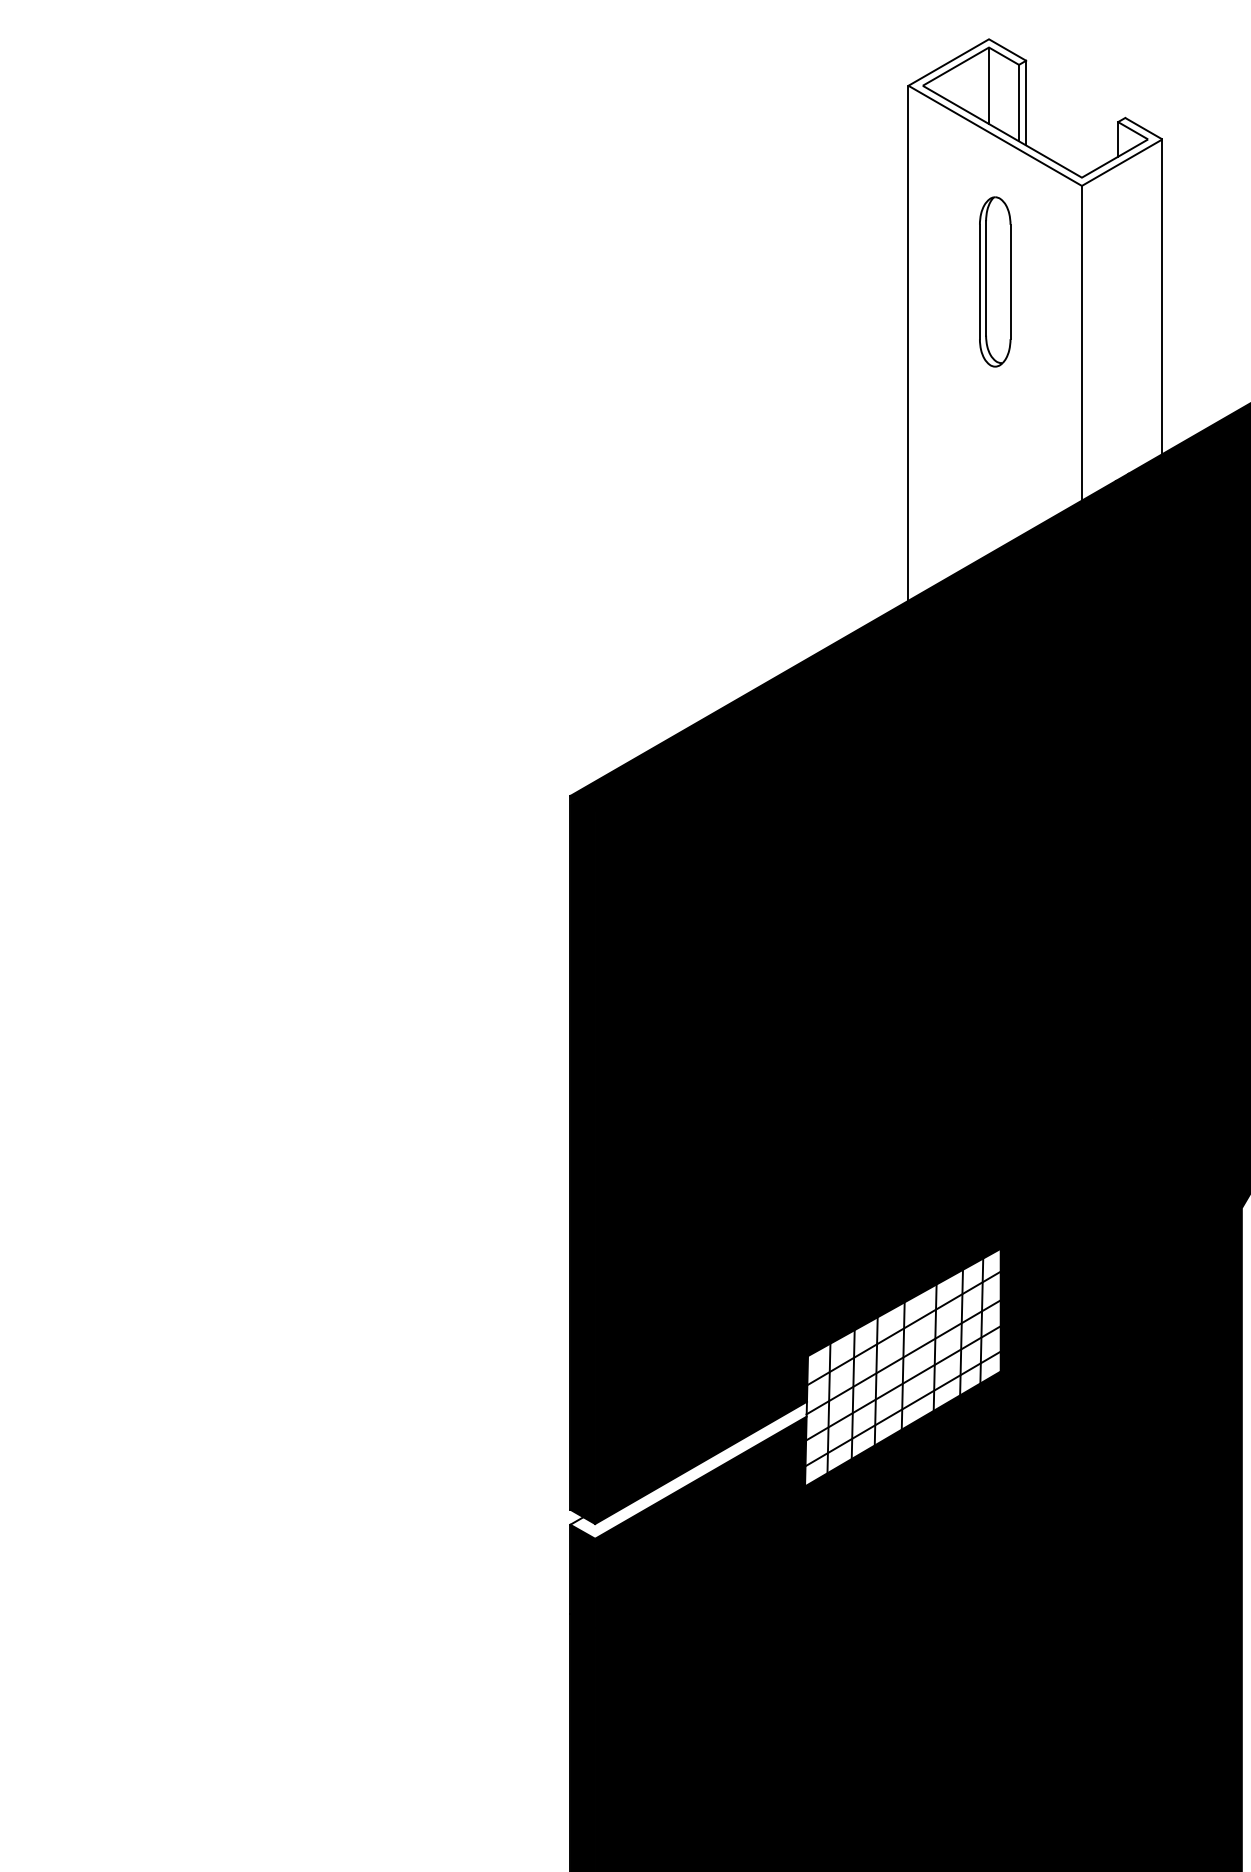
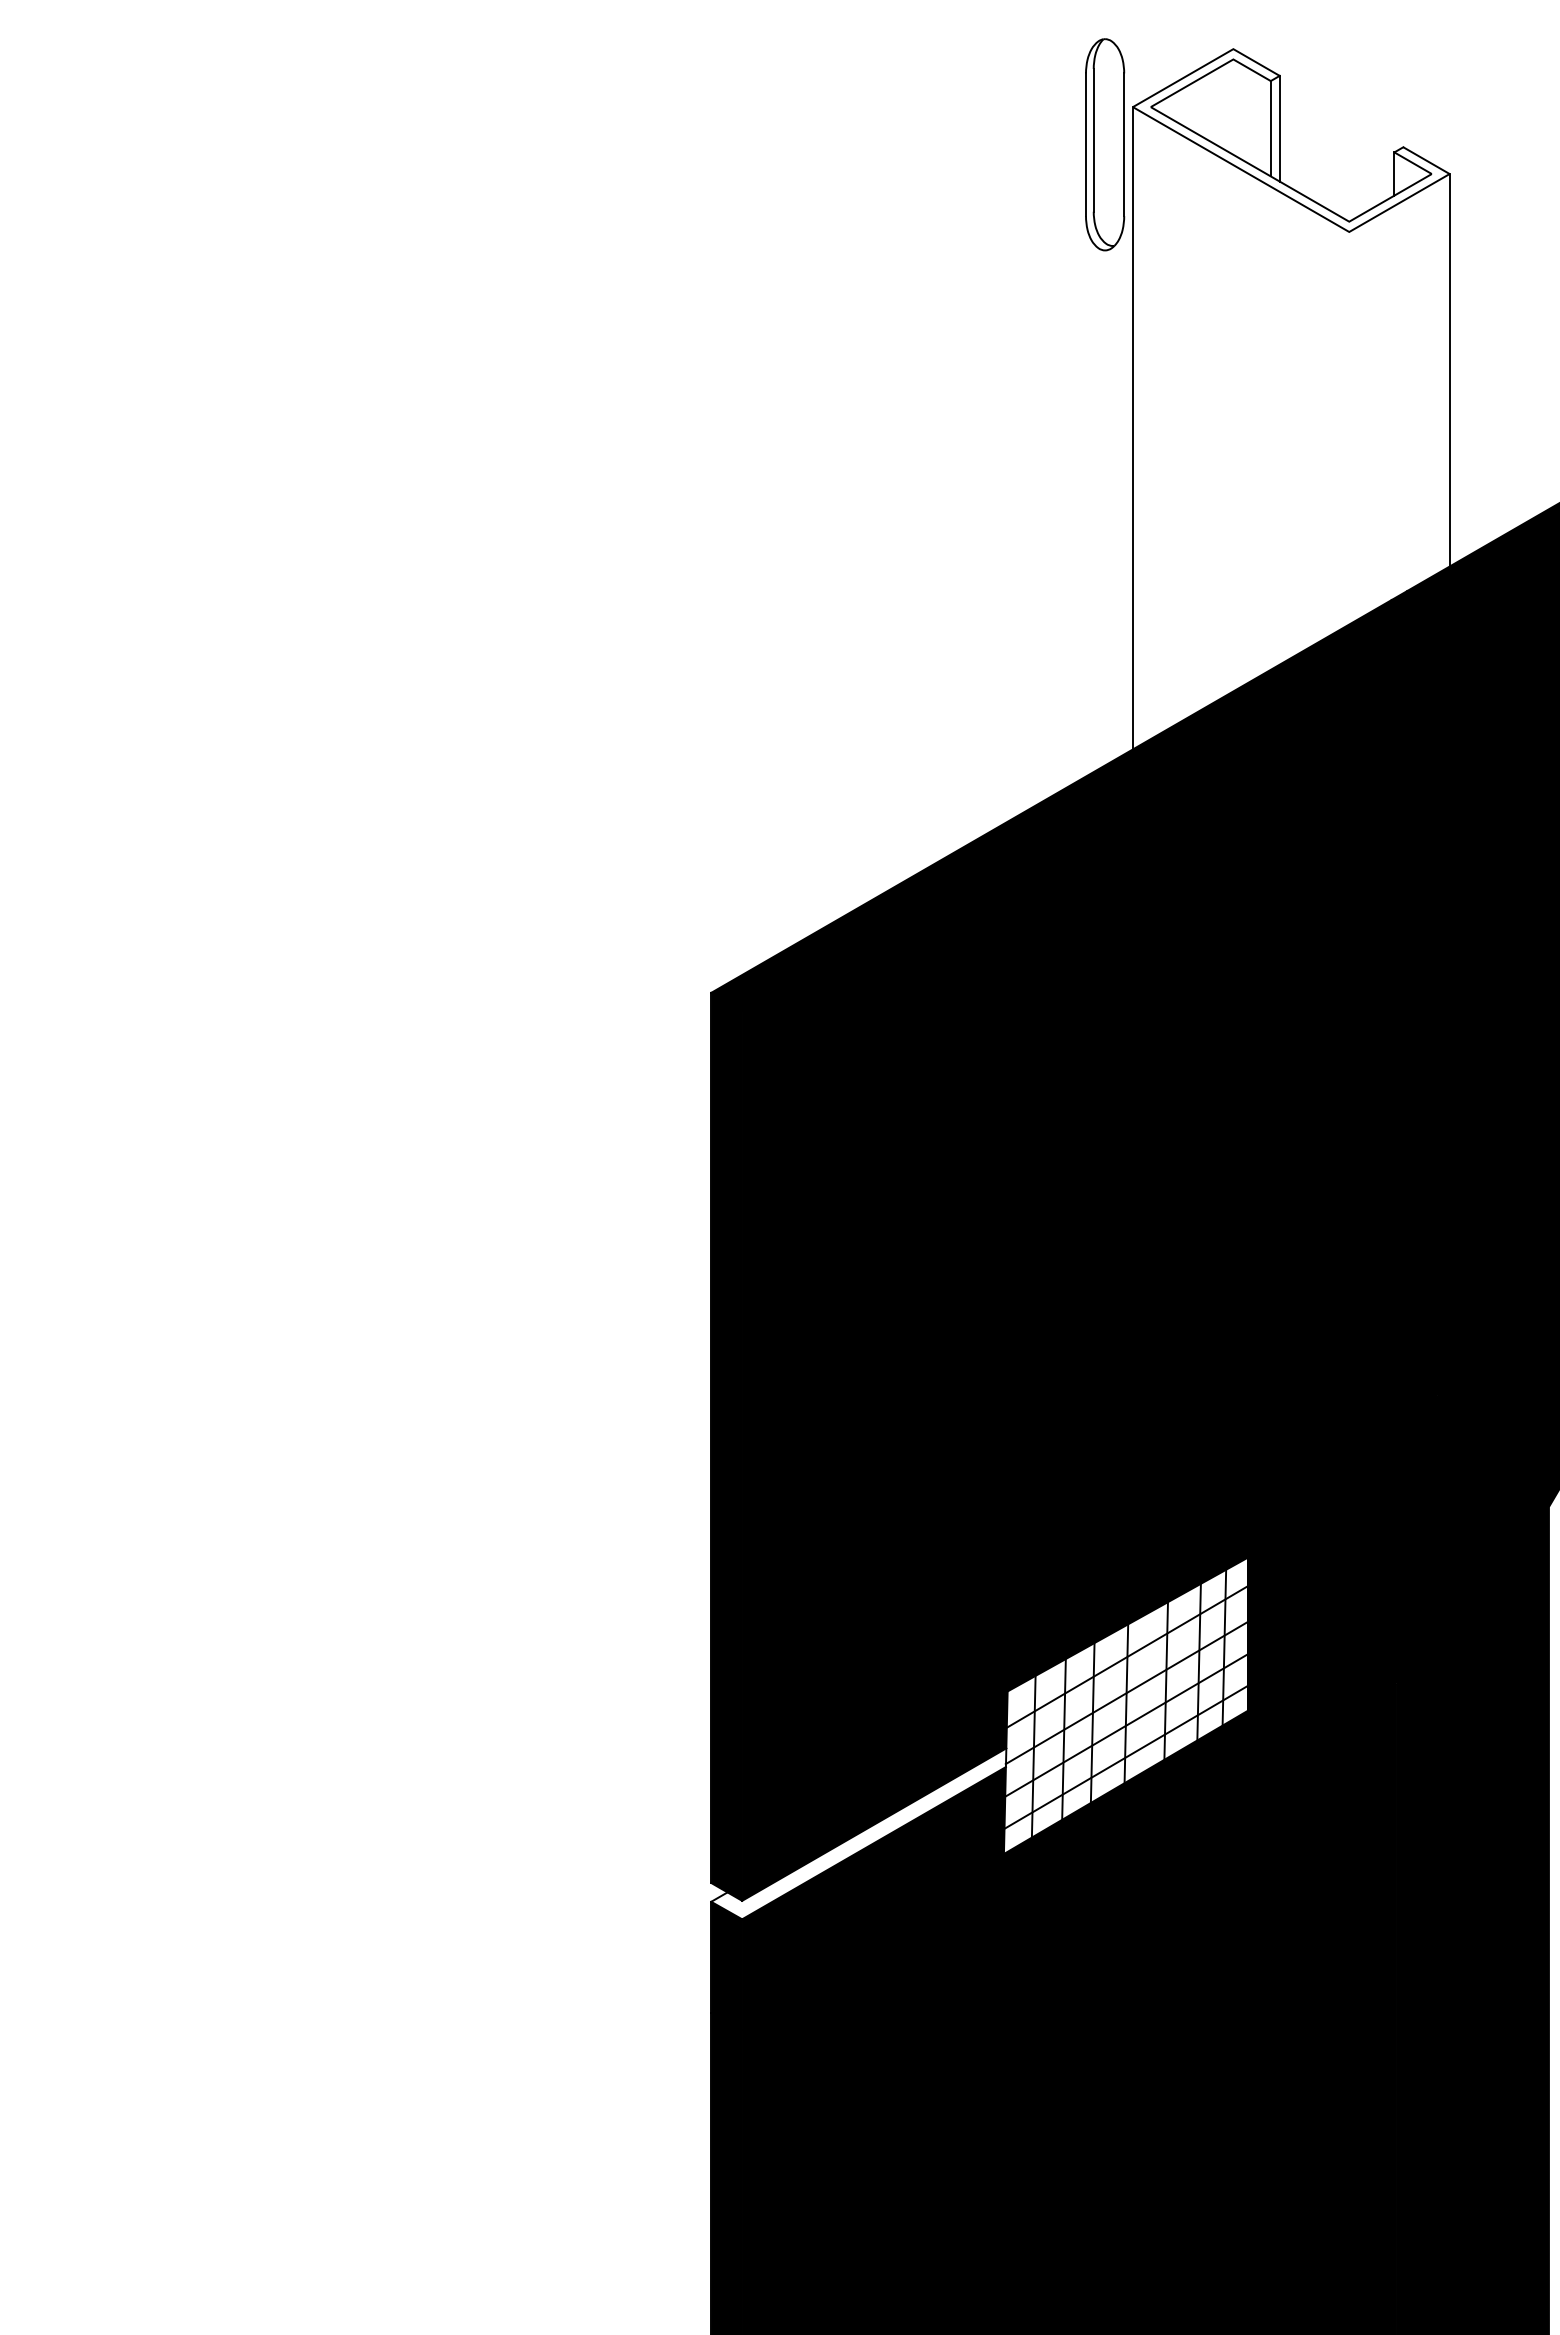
line: (989, 85) -> (1233, 106), removed
part: (995, 281) -> (1105, 144), moved
line: (1082, 343) -> (1349, 428), removed

